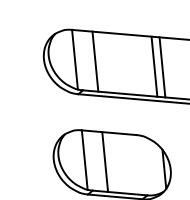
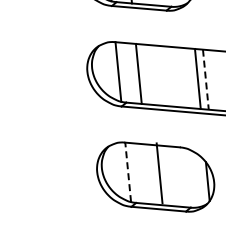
line: (162, 68) -> (205, 80), solid -> dashed
line: (85, 160) -> (128, 172), solid -> dashed
line: (105, 162) -> (159, 173), moved

